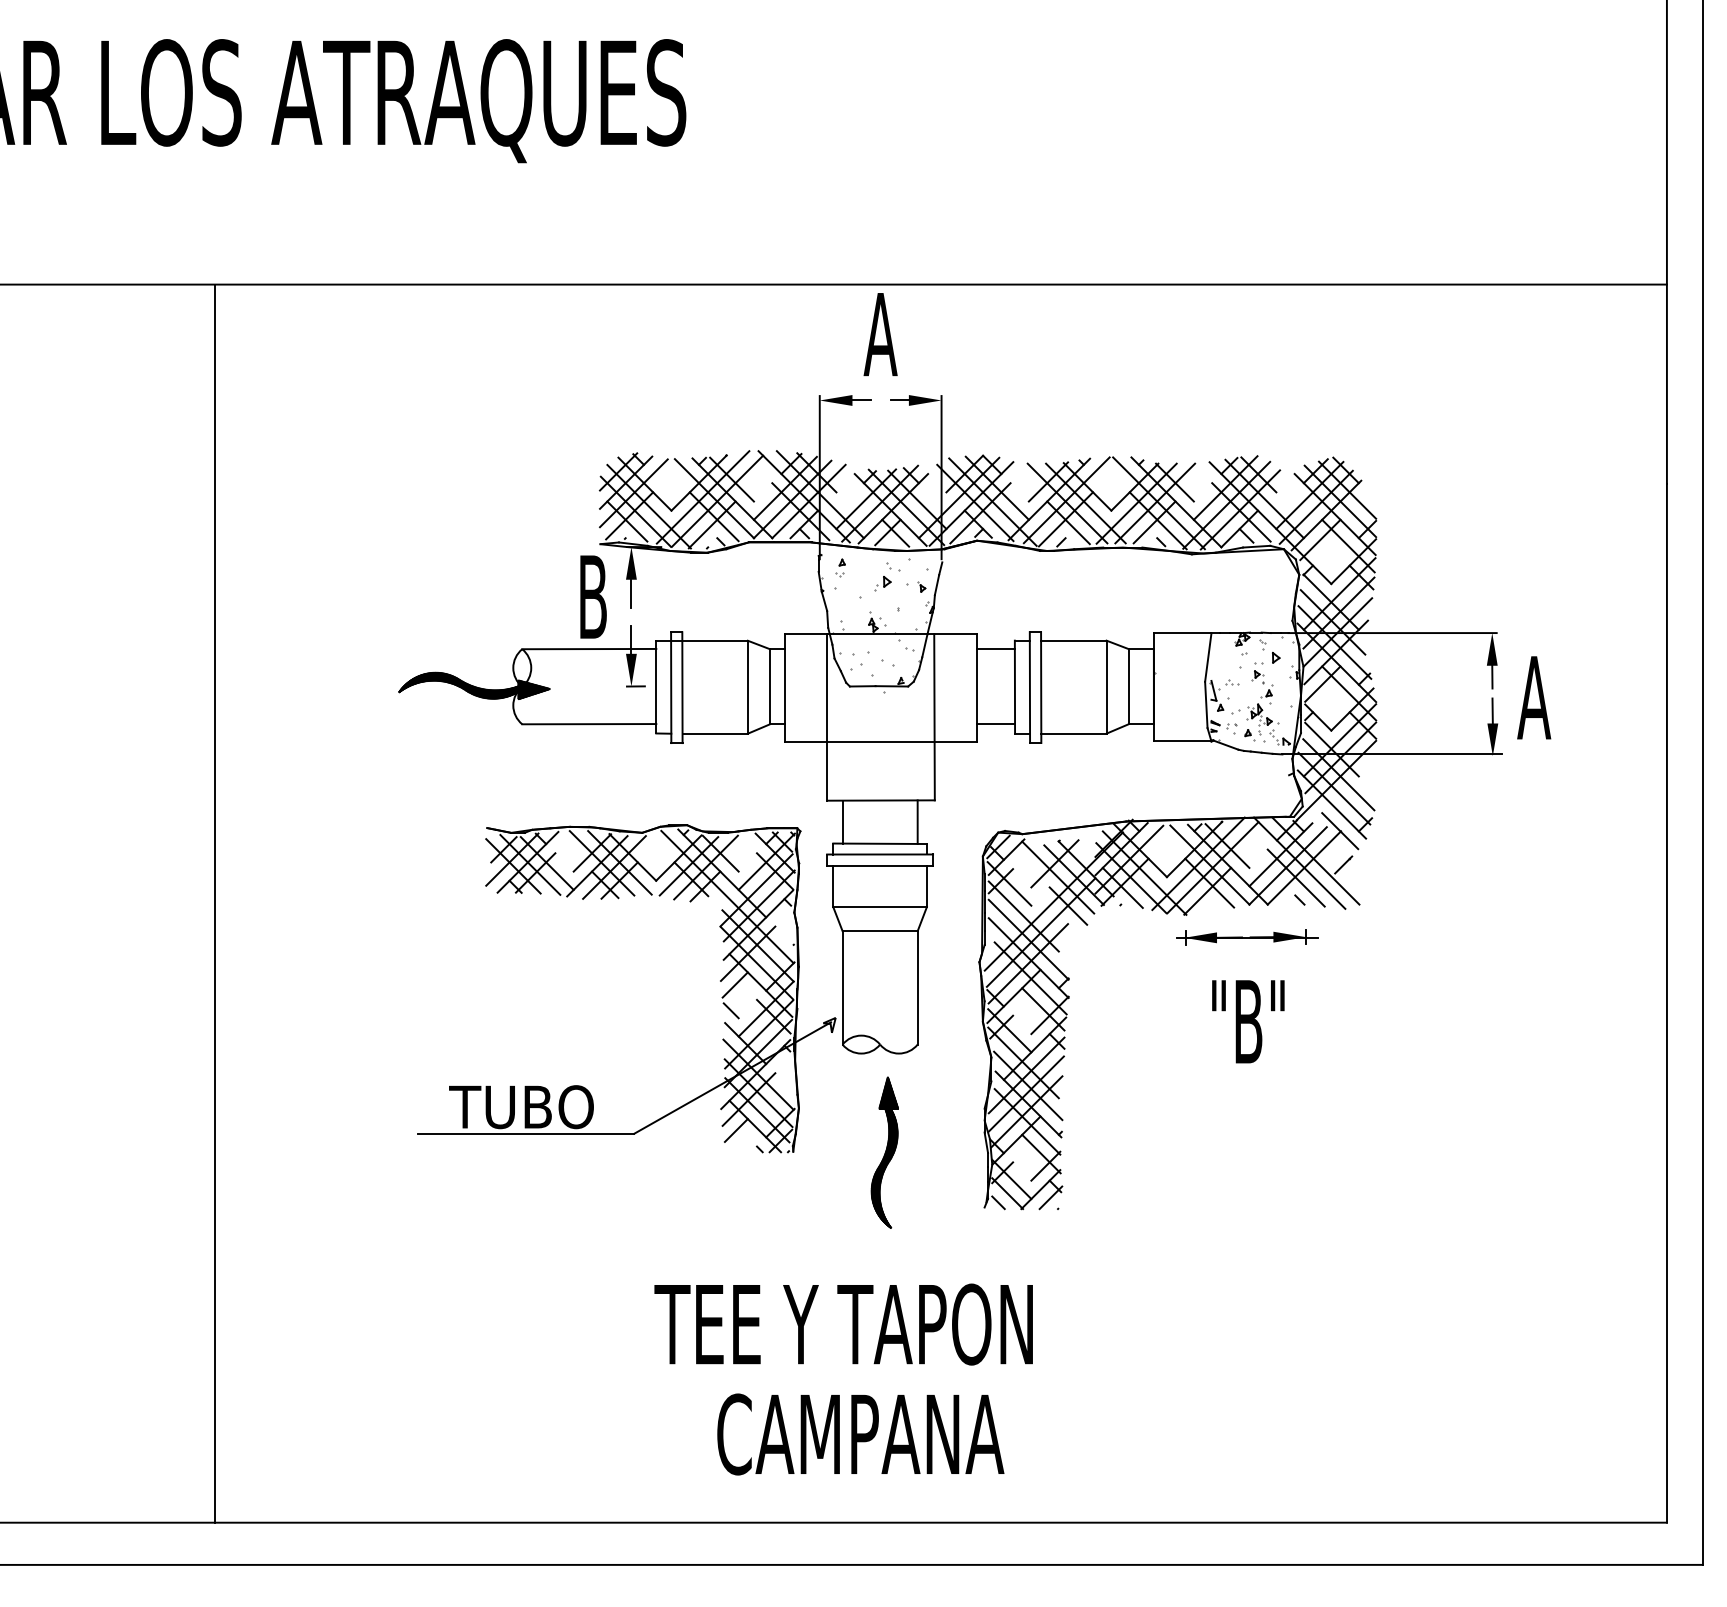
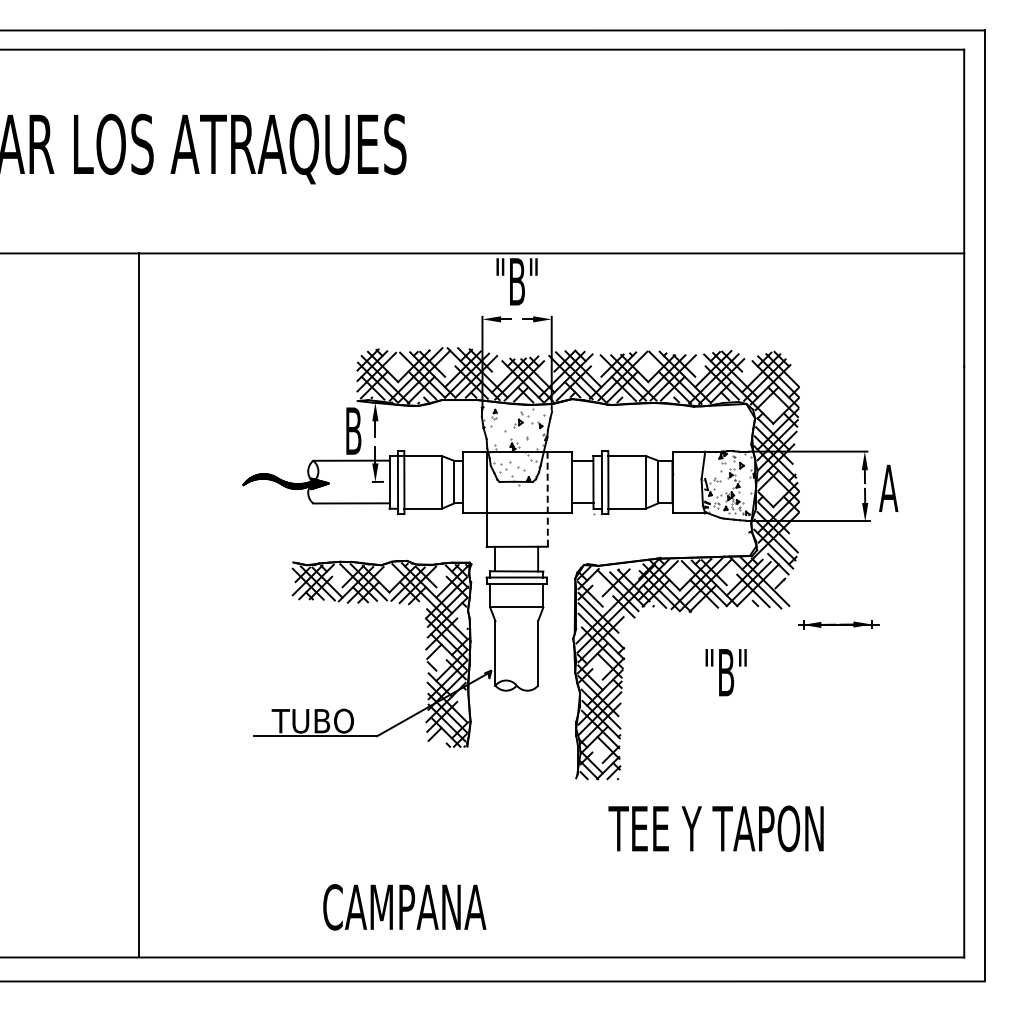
text: (879, 333) -> (516, 281), A -> "B"
line: (934, 715) -> (547, 498), solid -> dashed
line: (879, 931) -> (516, 621), removed
part: (1247, 937) -> (838, 624), moved
part: (883, 1151) -> (518, 746), removed
text: (842, 1324) -> (715, 828), moved
text: (860, 1434) -> (404, 907), moved

